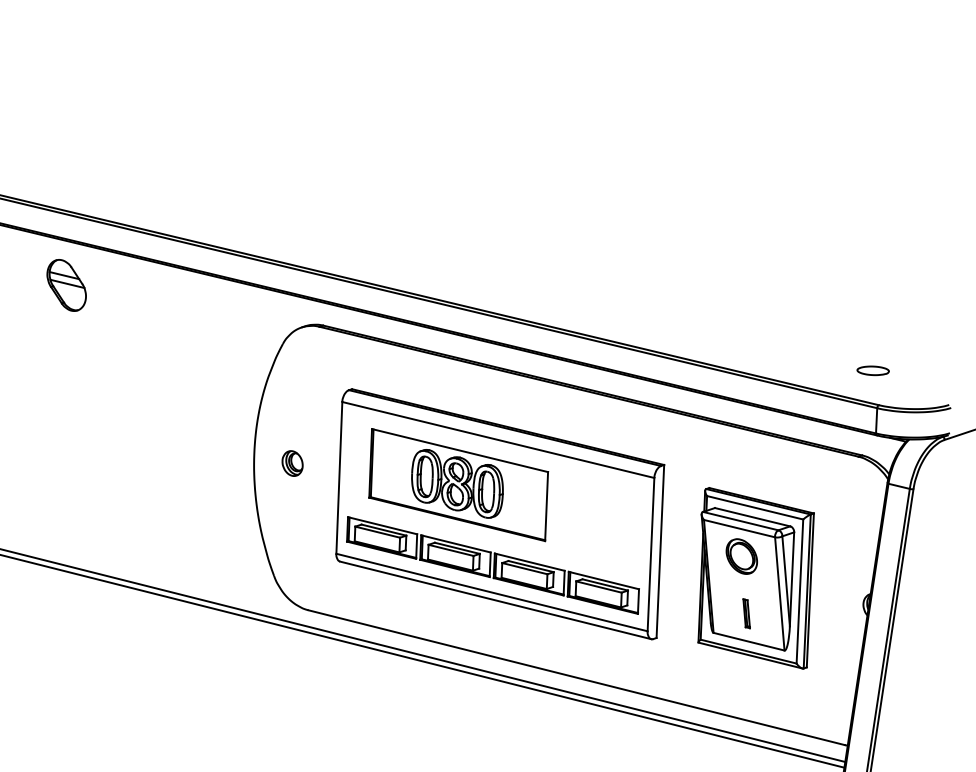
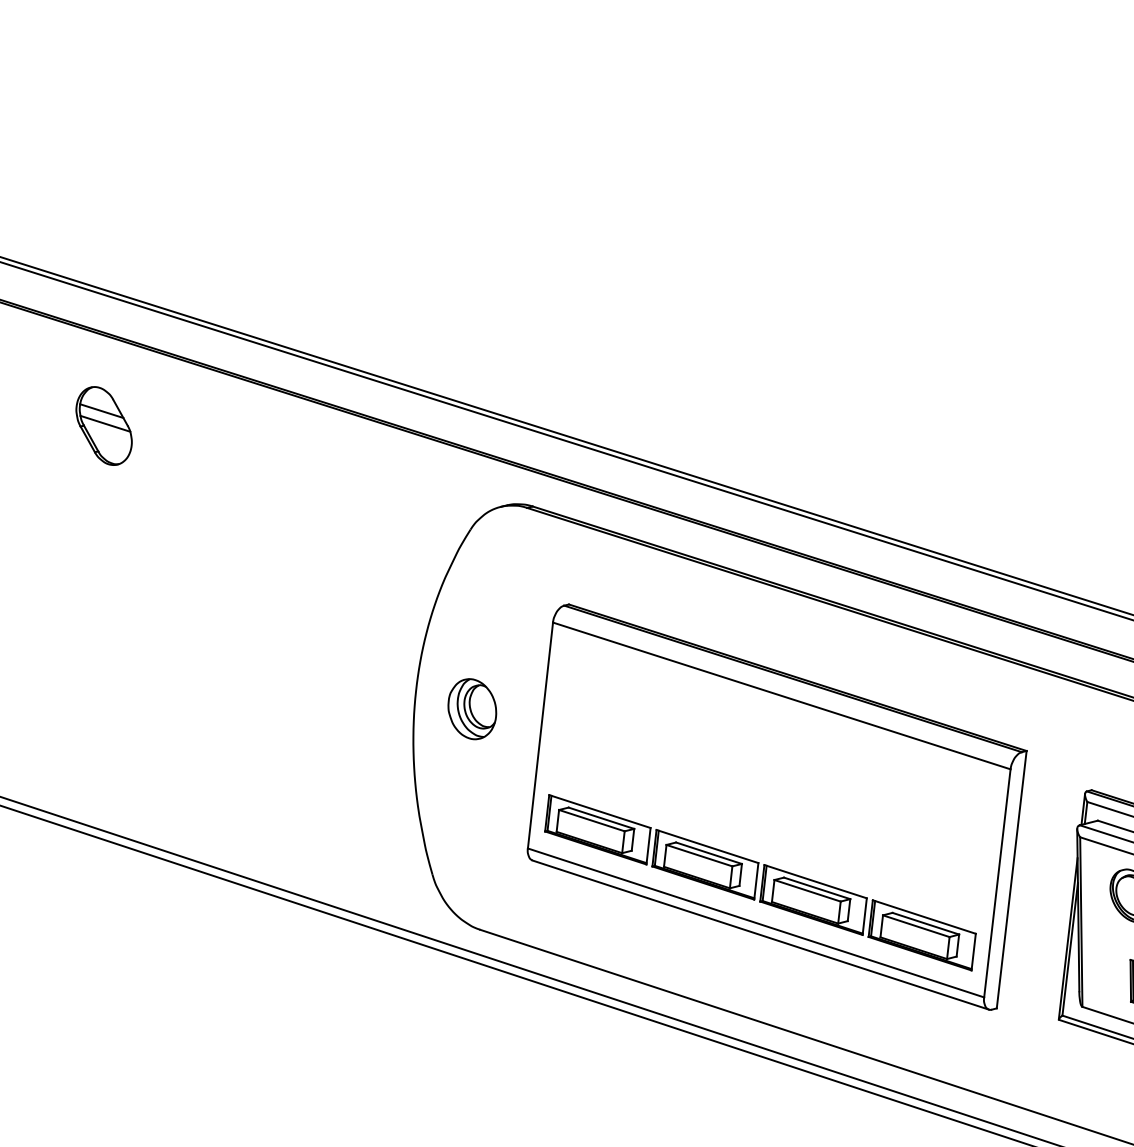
part: (66, 285) -> (103, 426), moved
part: (292, 463) -> (472, 709), size x1.6
part: (458, 485) -> (717, 759), removed

